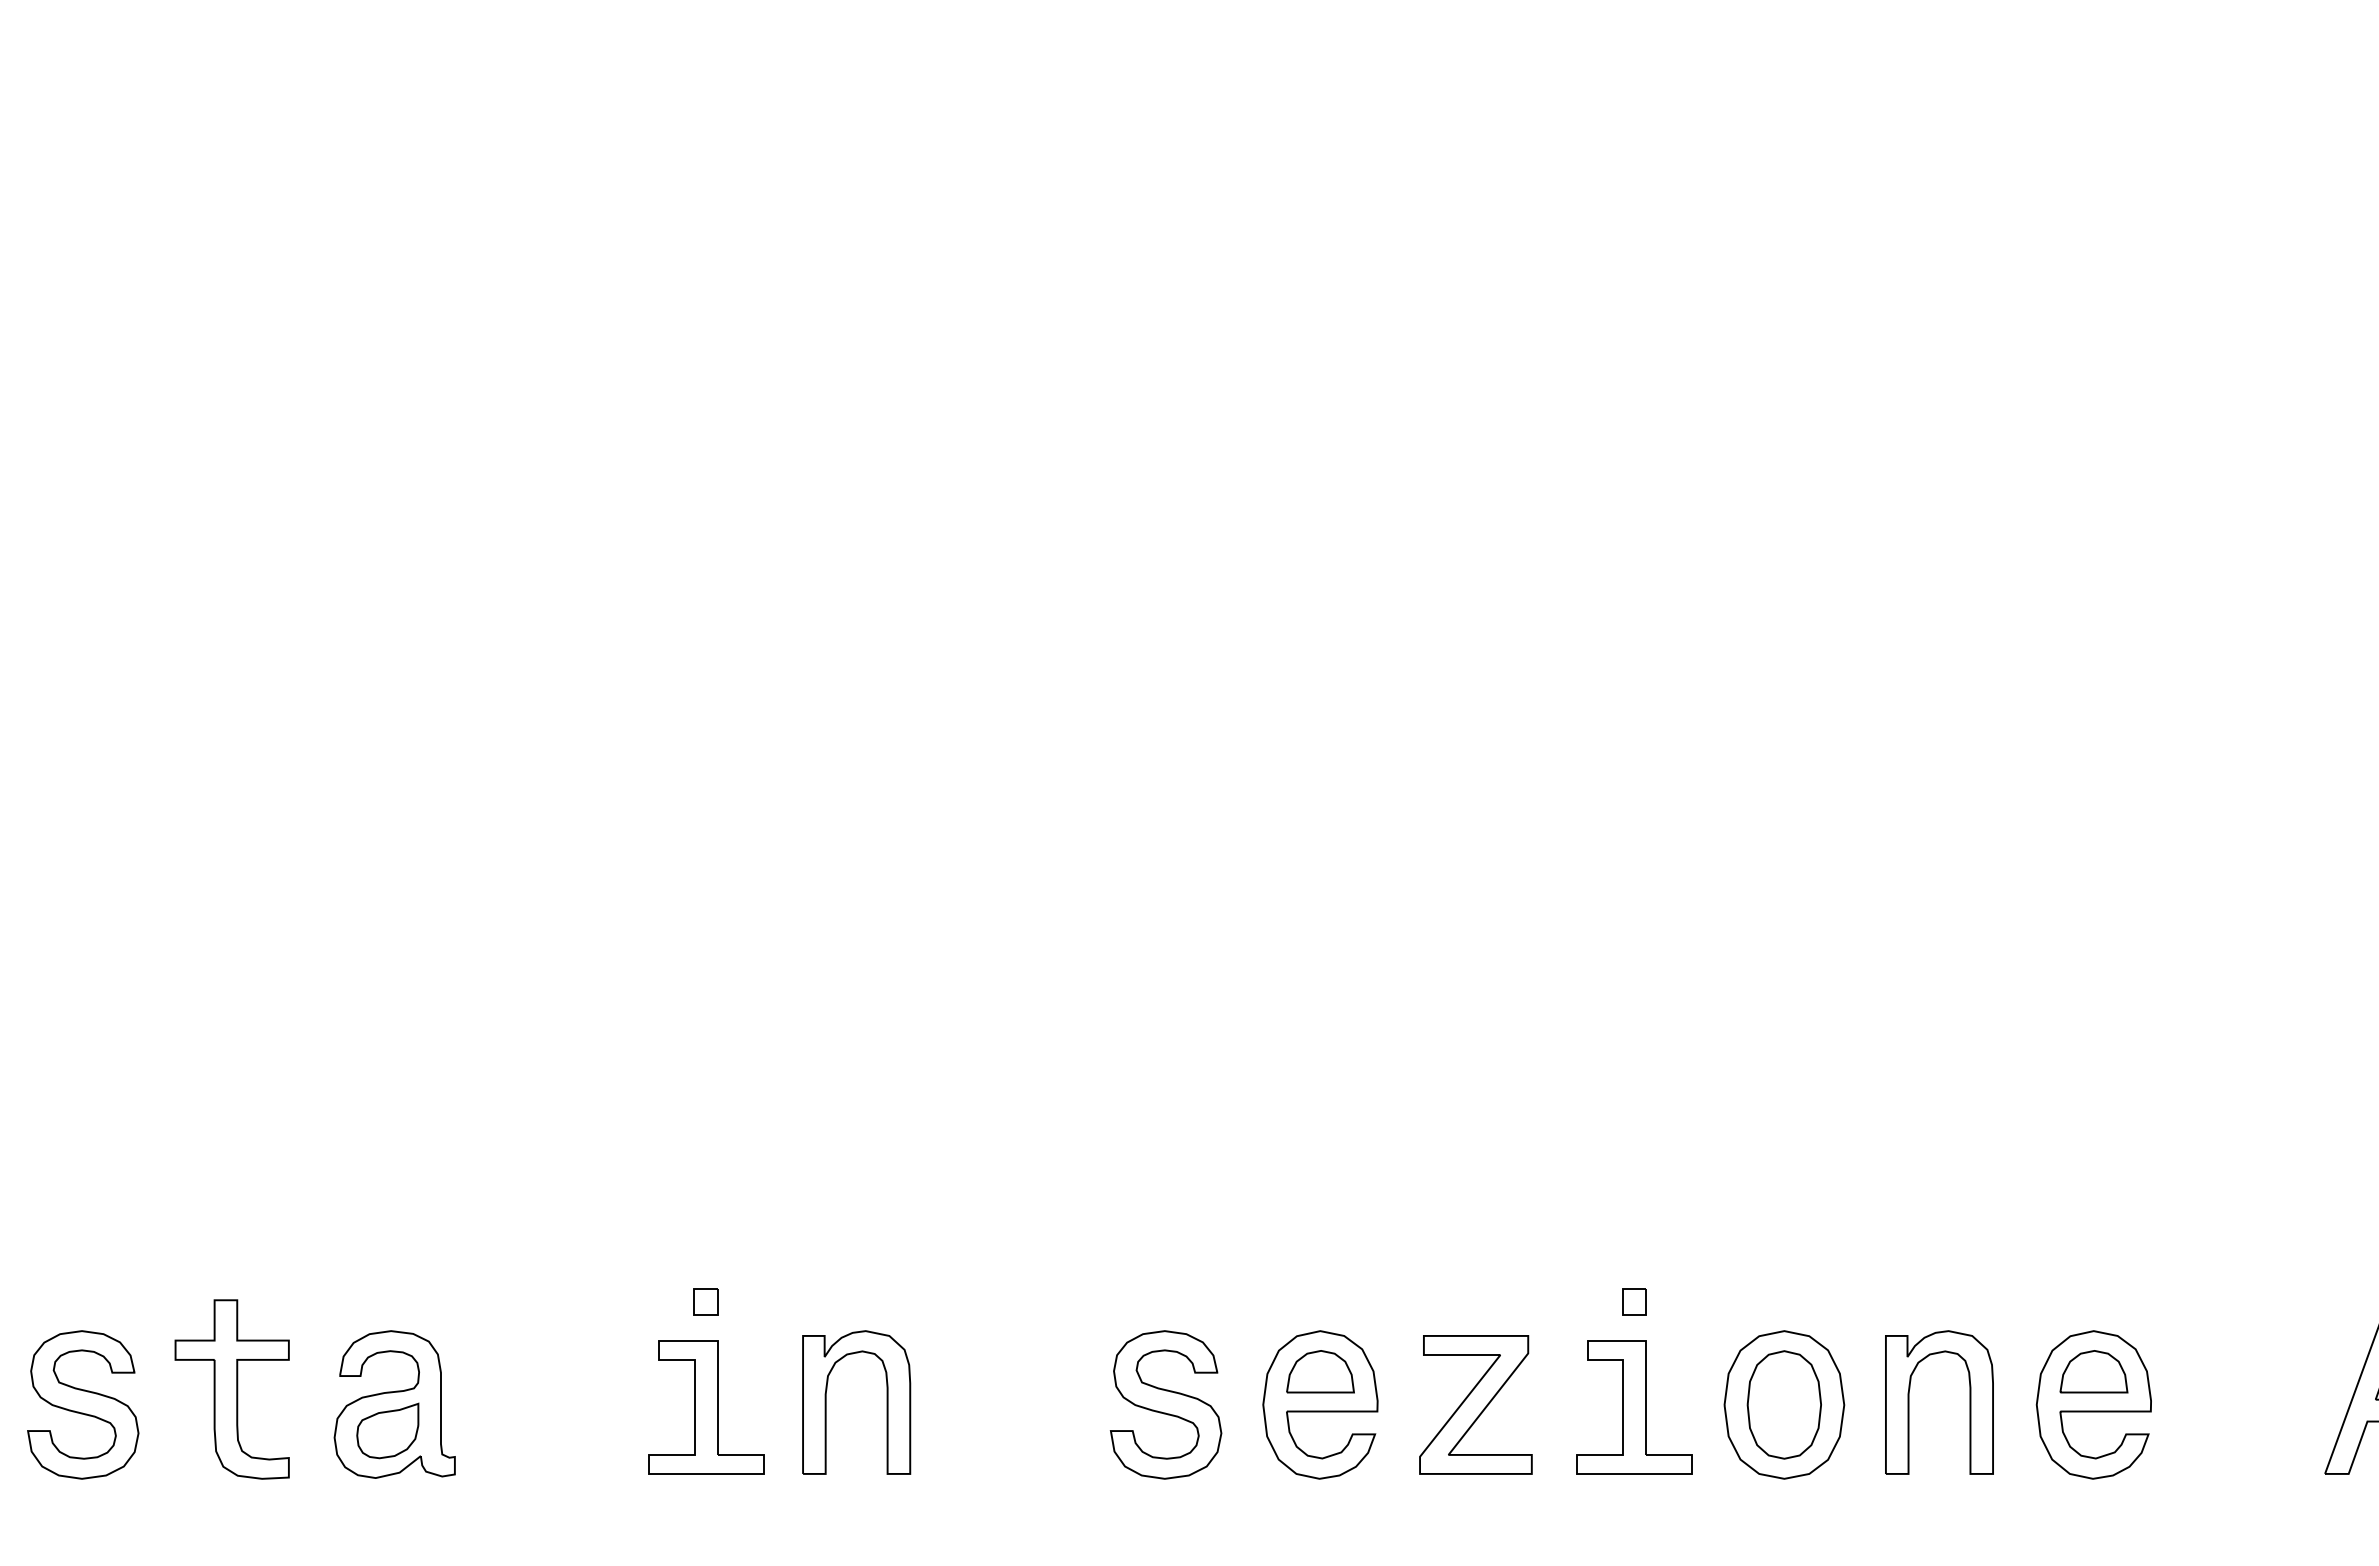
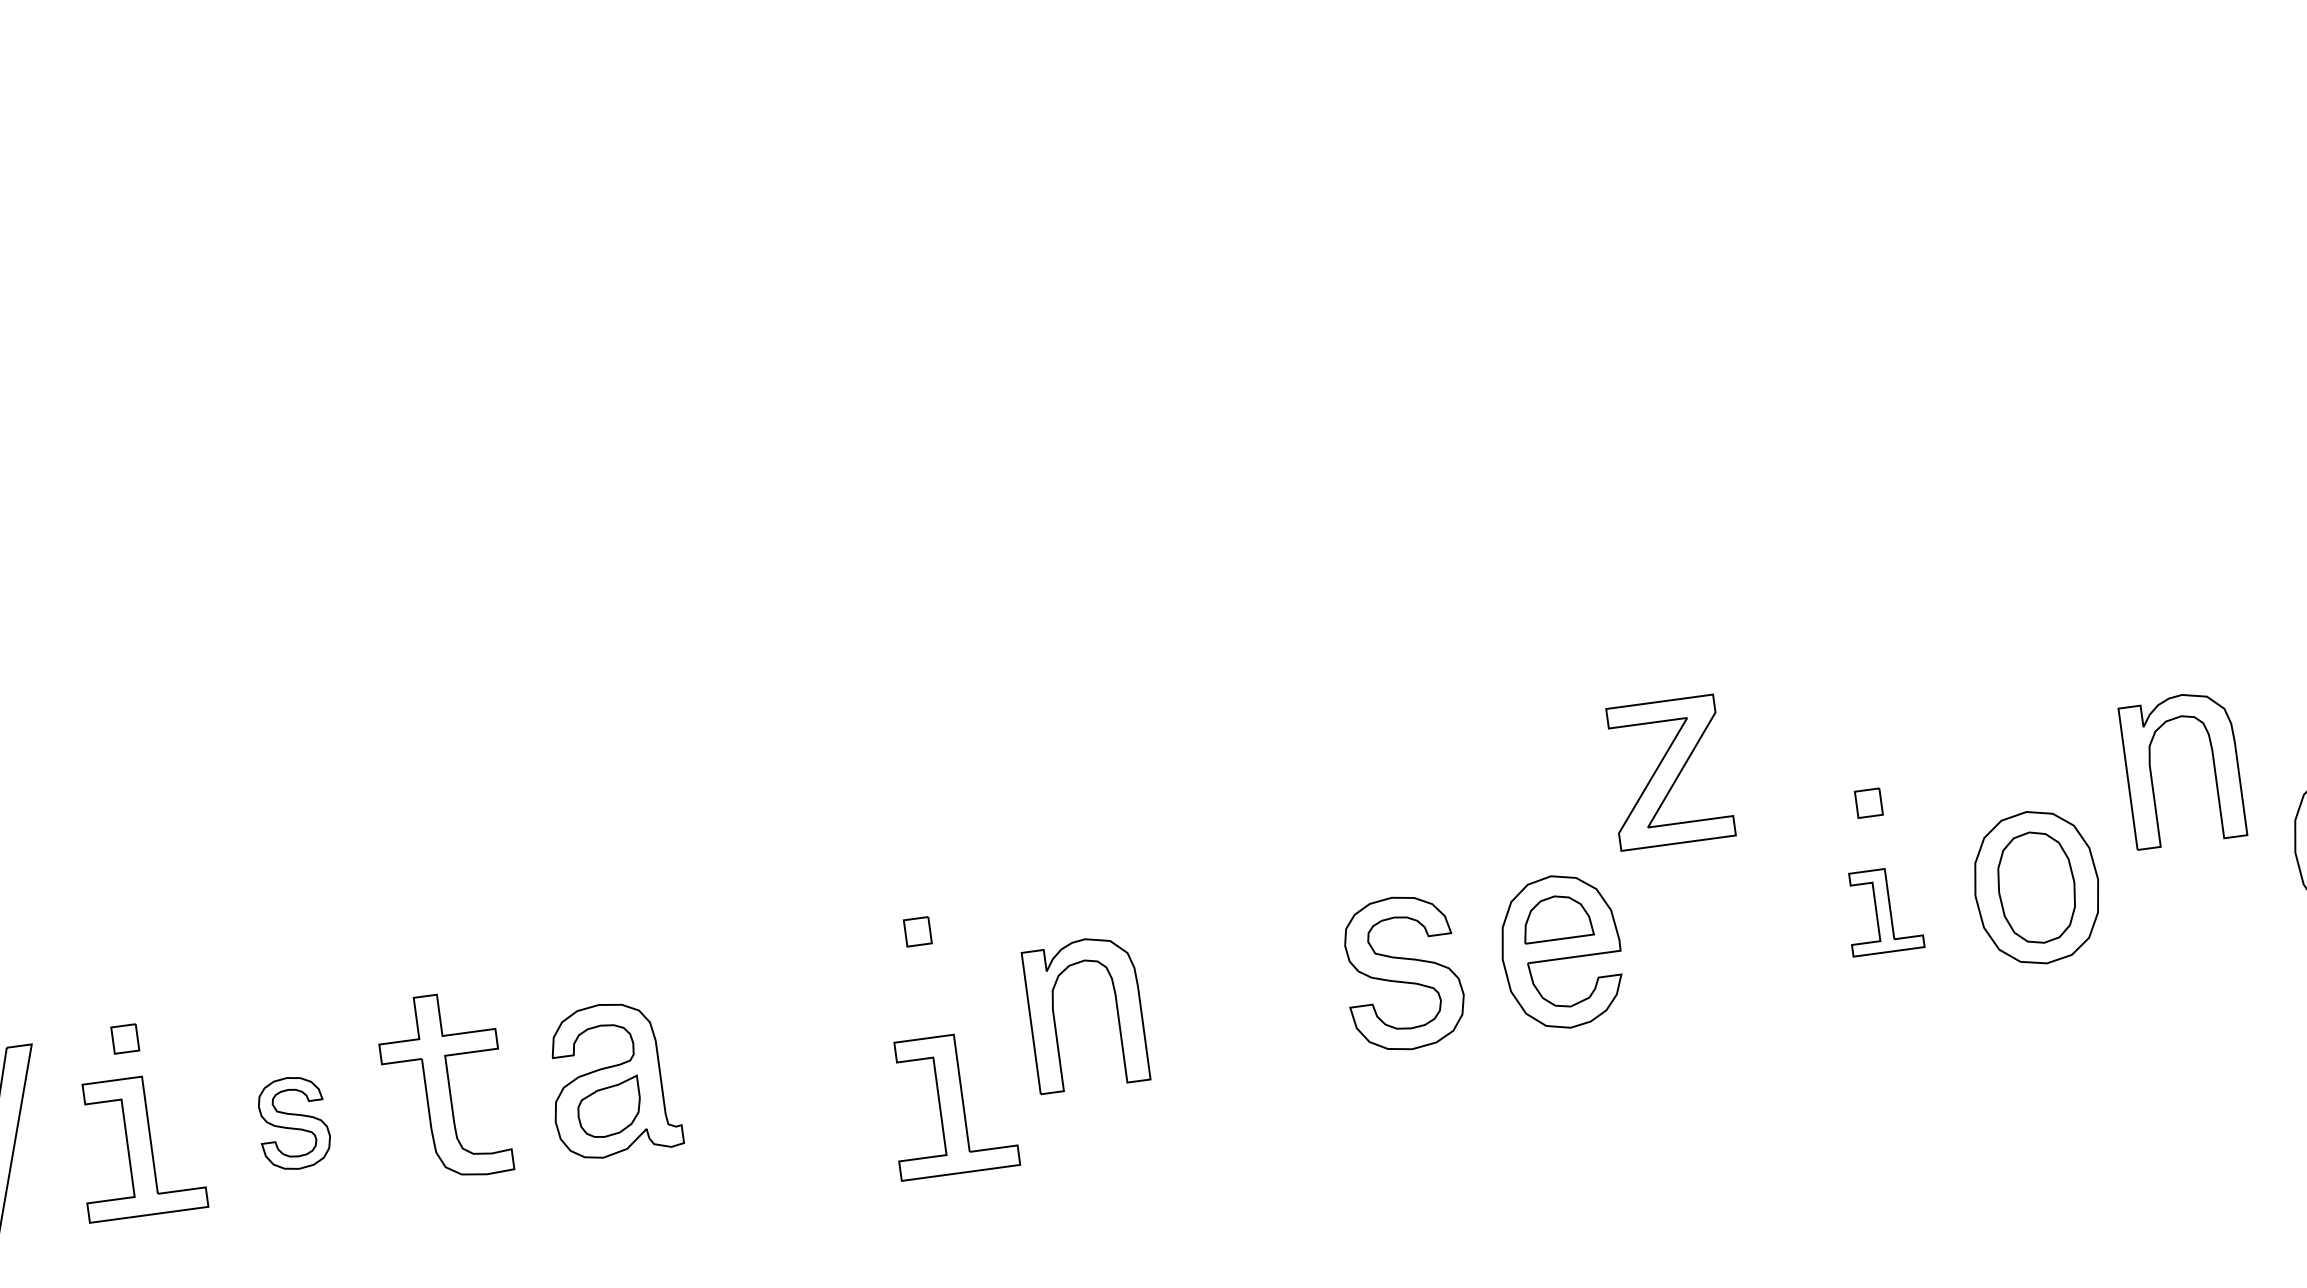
part: (1909, 1402) -> (2151, 773), moved
part: (83, 1404) -> (293, 1122), size x0.6
part: (1475, 1404) -> (1668, 772), moved
part: (706, 1407) -> (951, 1104), moved
part: (1634, 1407) -> (1883, 911), size x0.6

